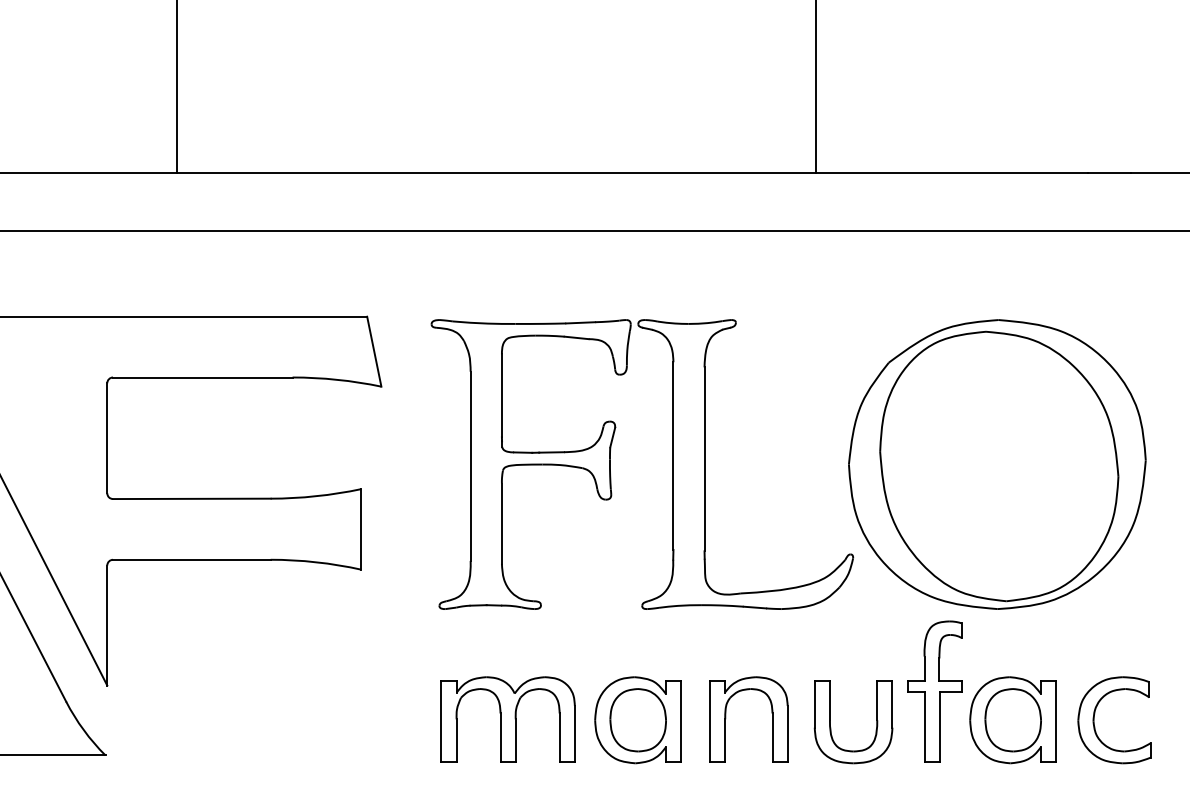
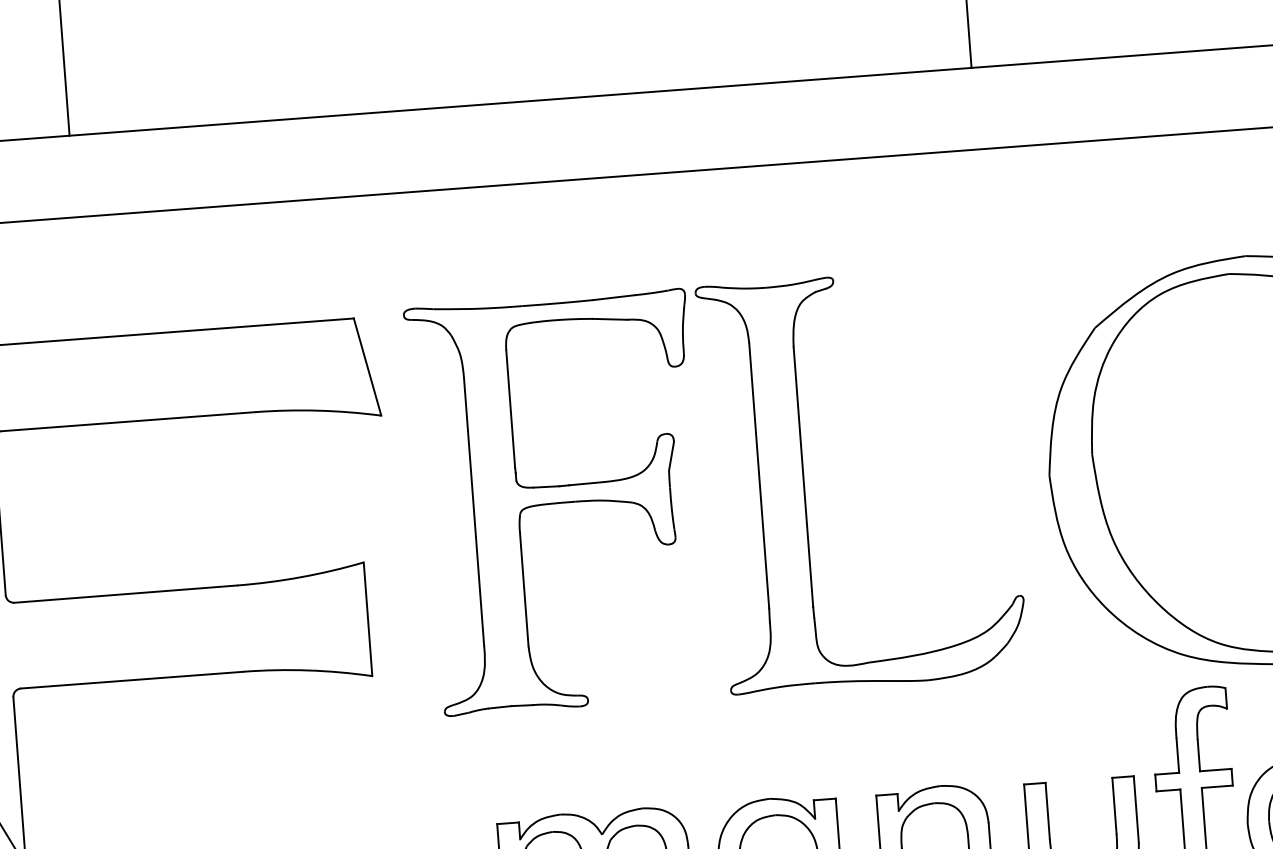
part: (672, 464) -> (758, 487), moved

